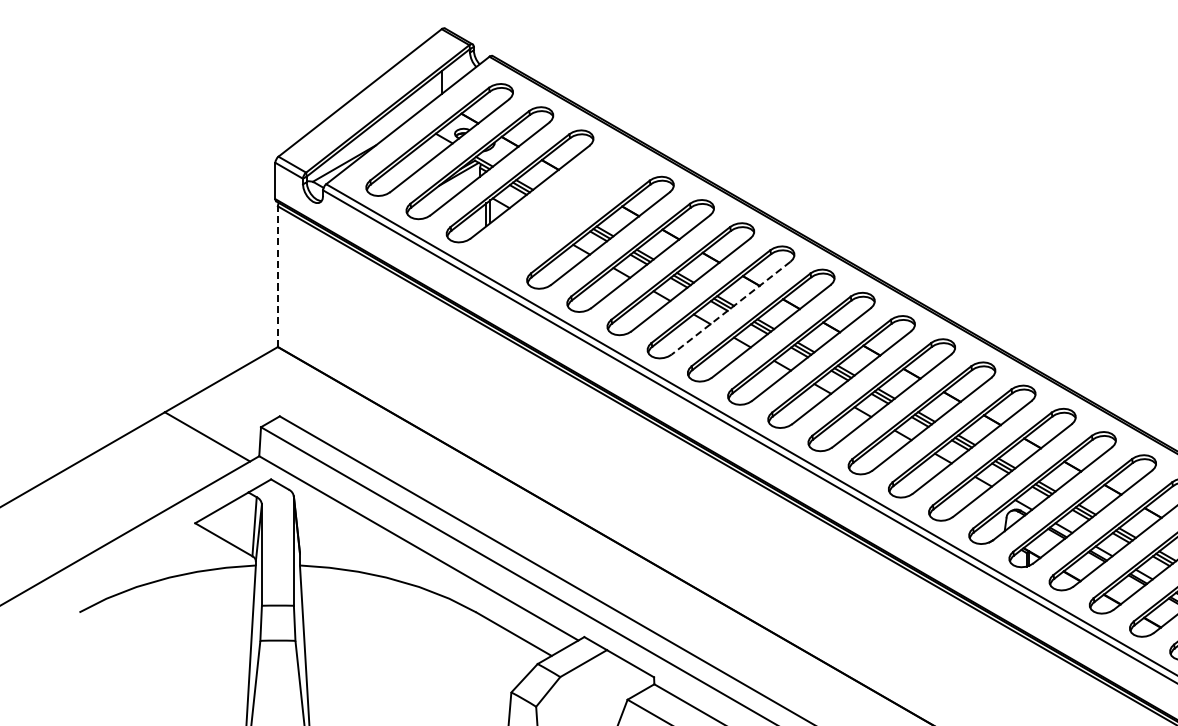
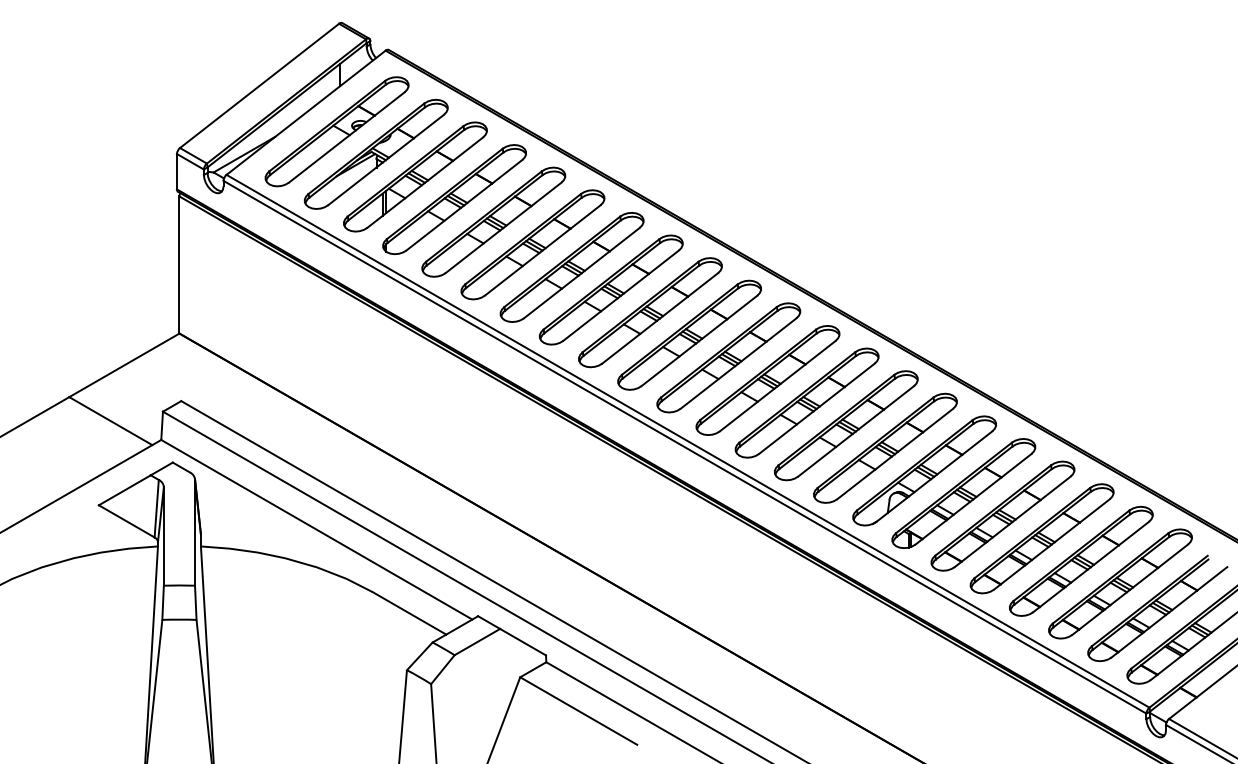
part: (560, 209) -> (454, 199), added
line: (277, 276) -> (179, 264), dashed -> solid
line: (730, 309) -> (620, 296), dashed -> solid

